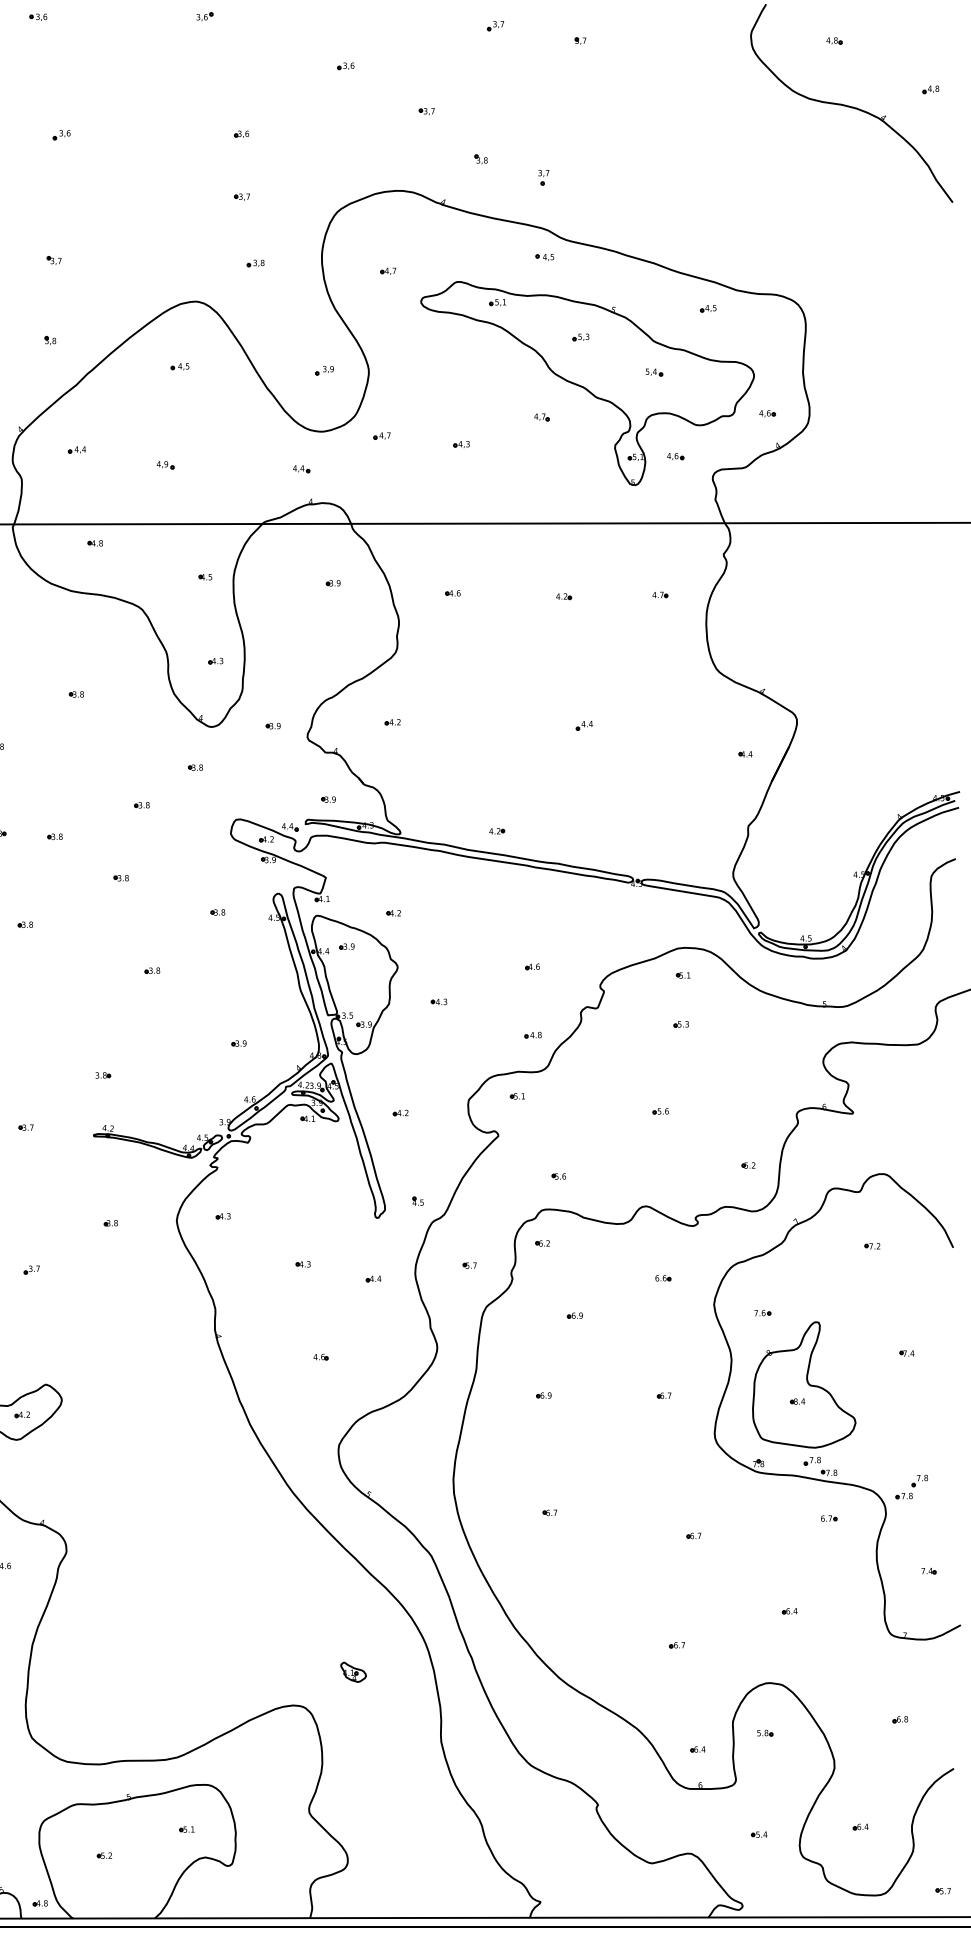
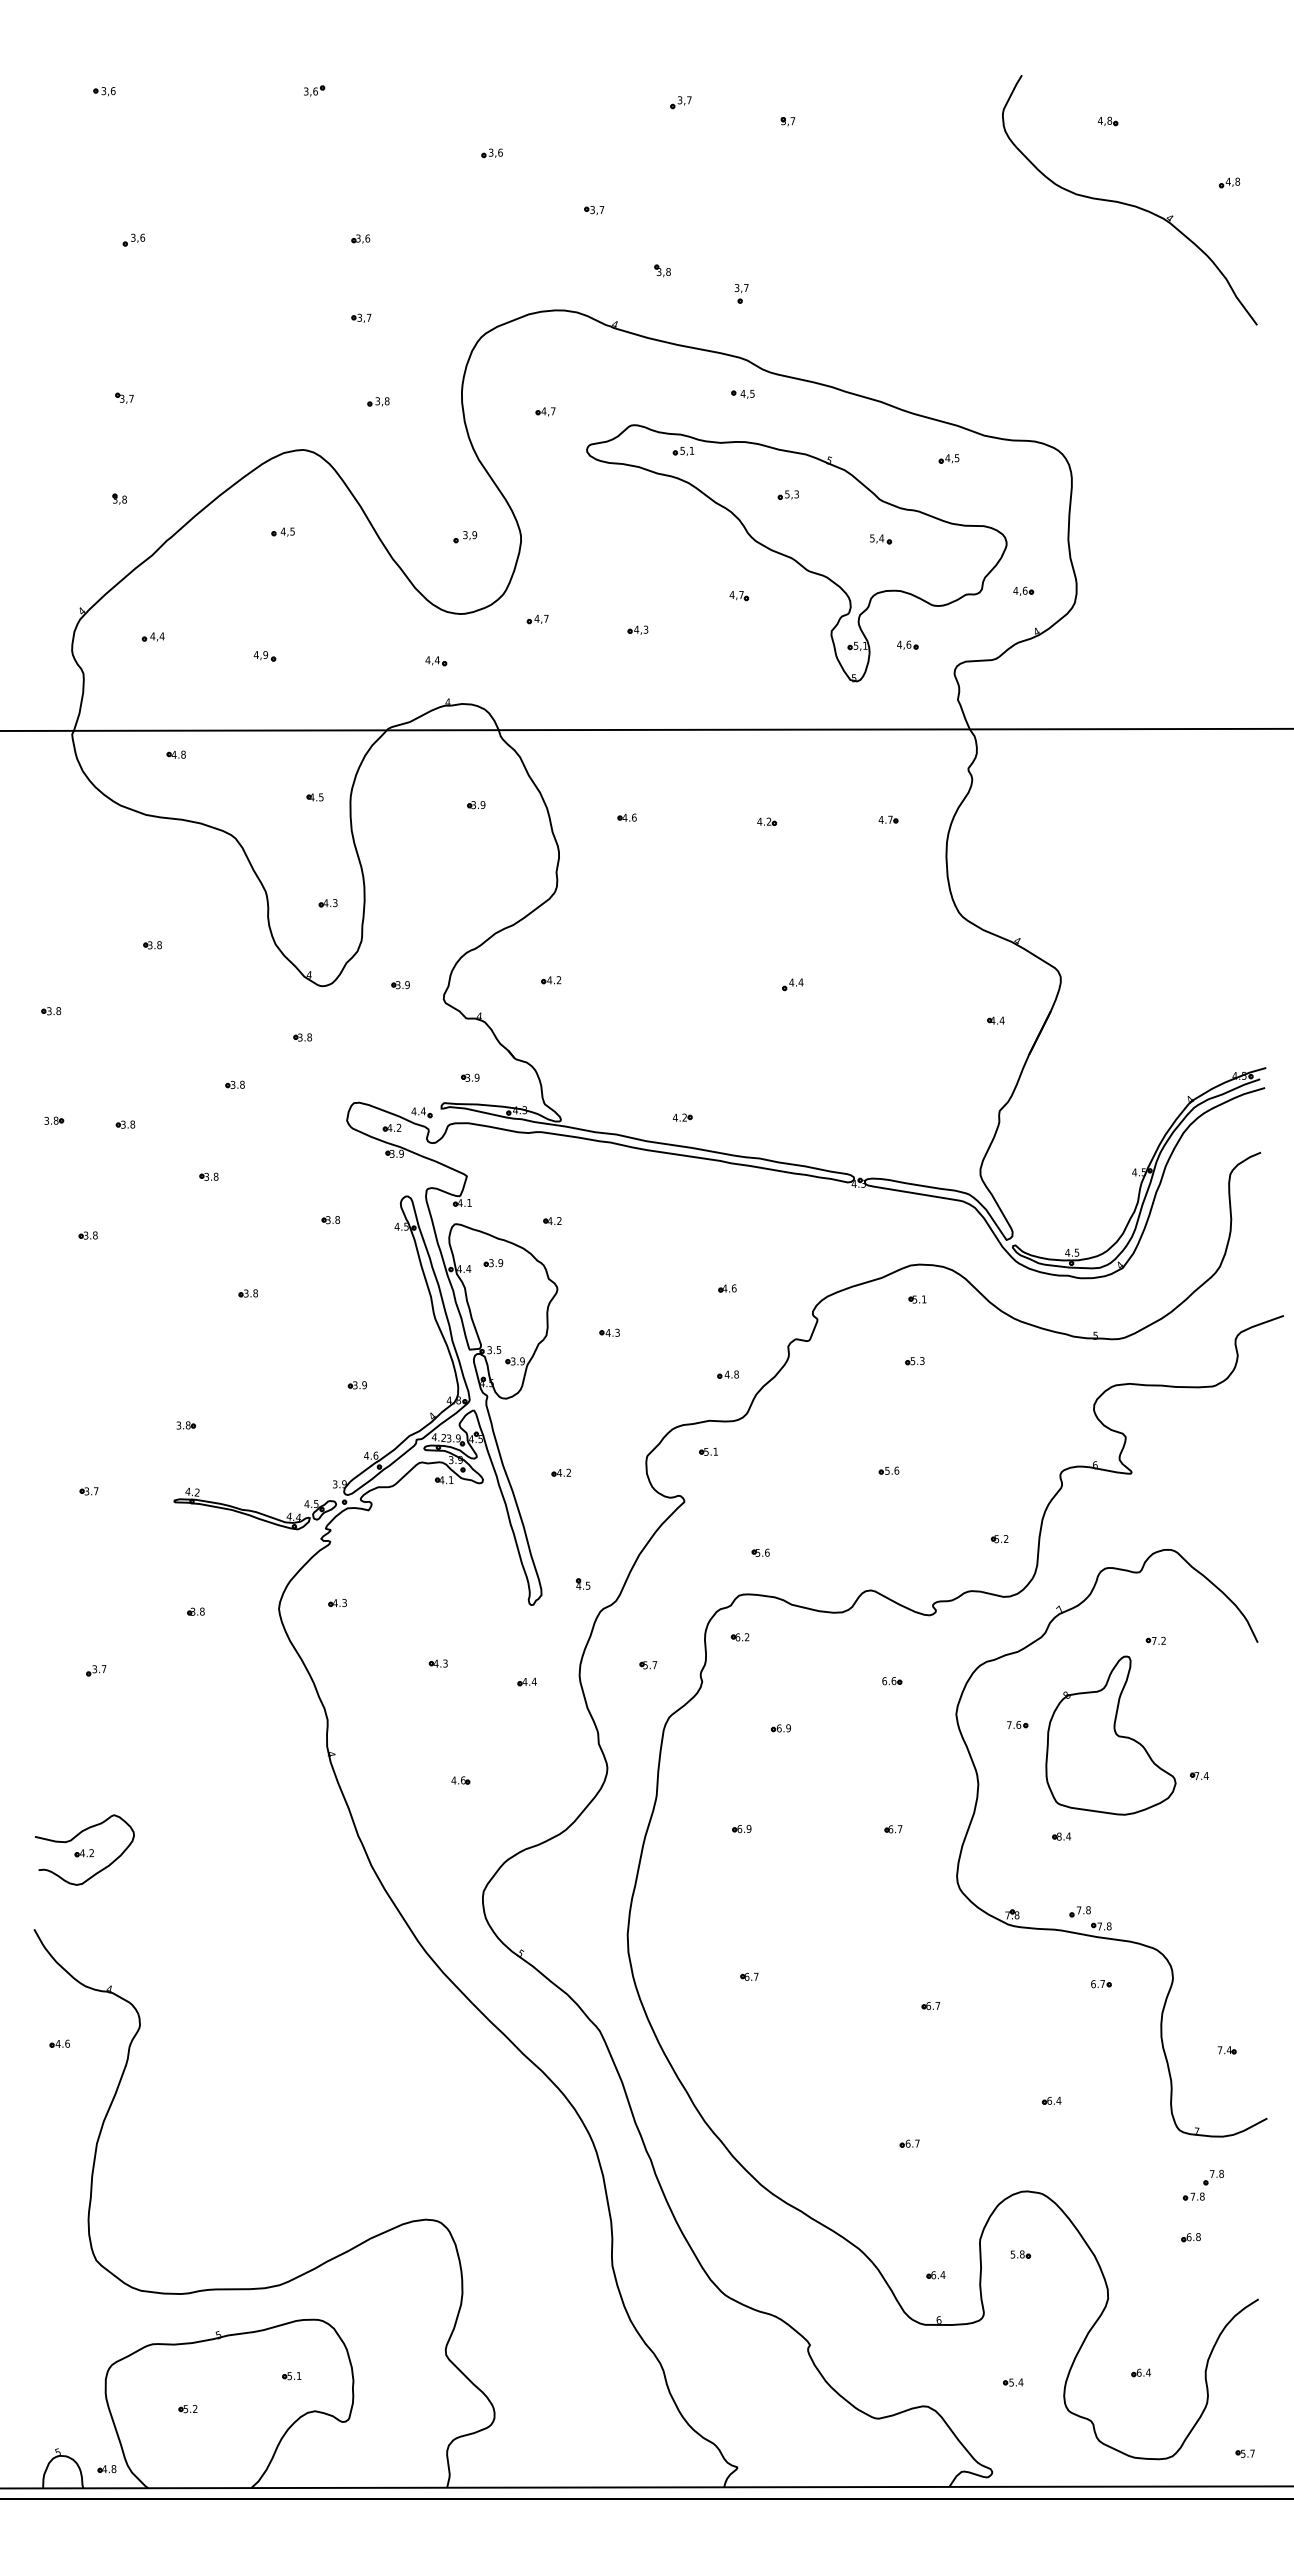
part: (803, 1384) -> (1110, 1735), moved
part: (911, 1486) -> (1202, 2184), moved
part: (353, 1672) -> (501, 2177), removed

